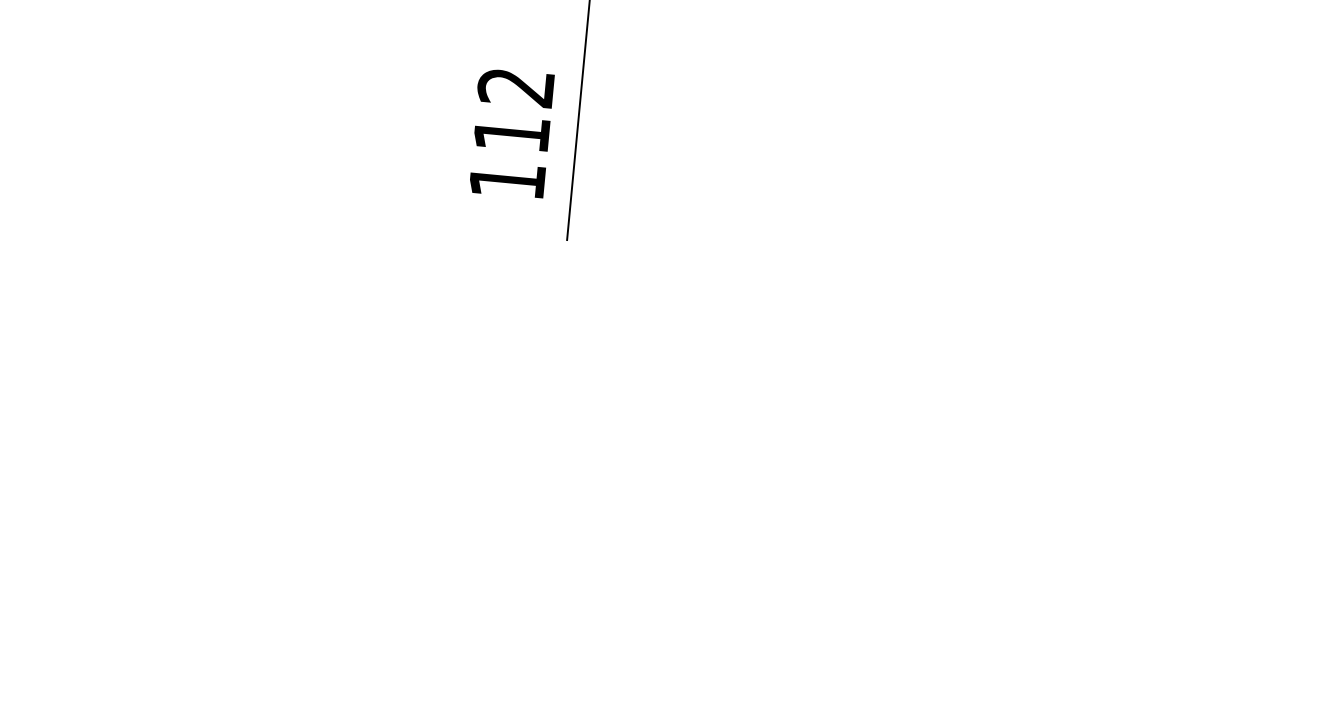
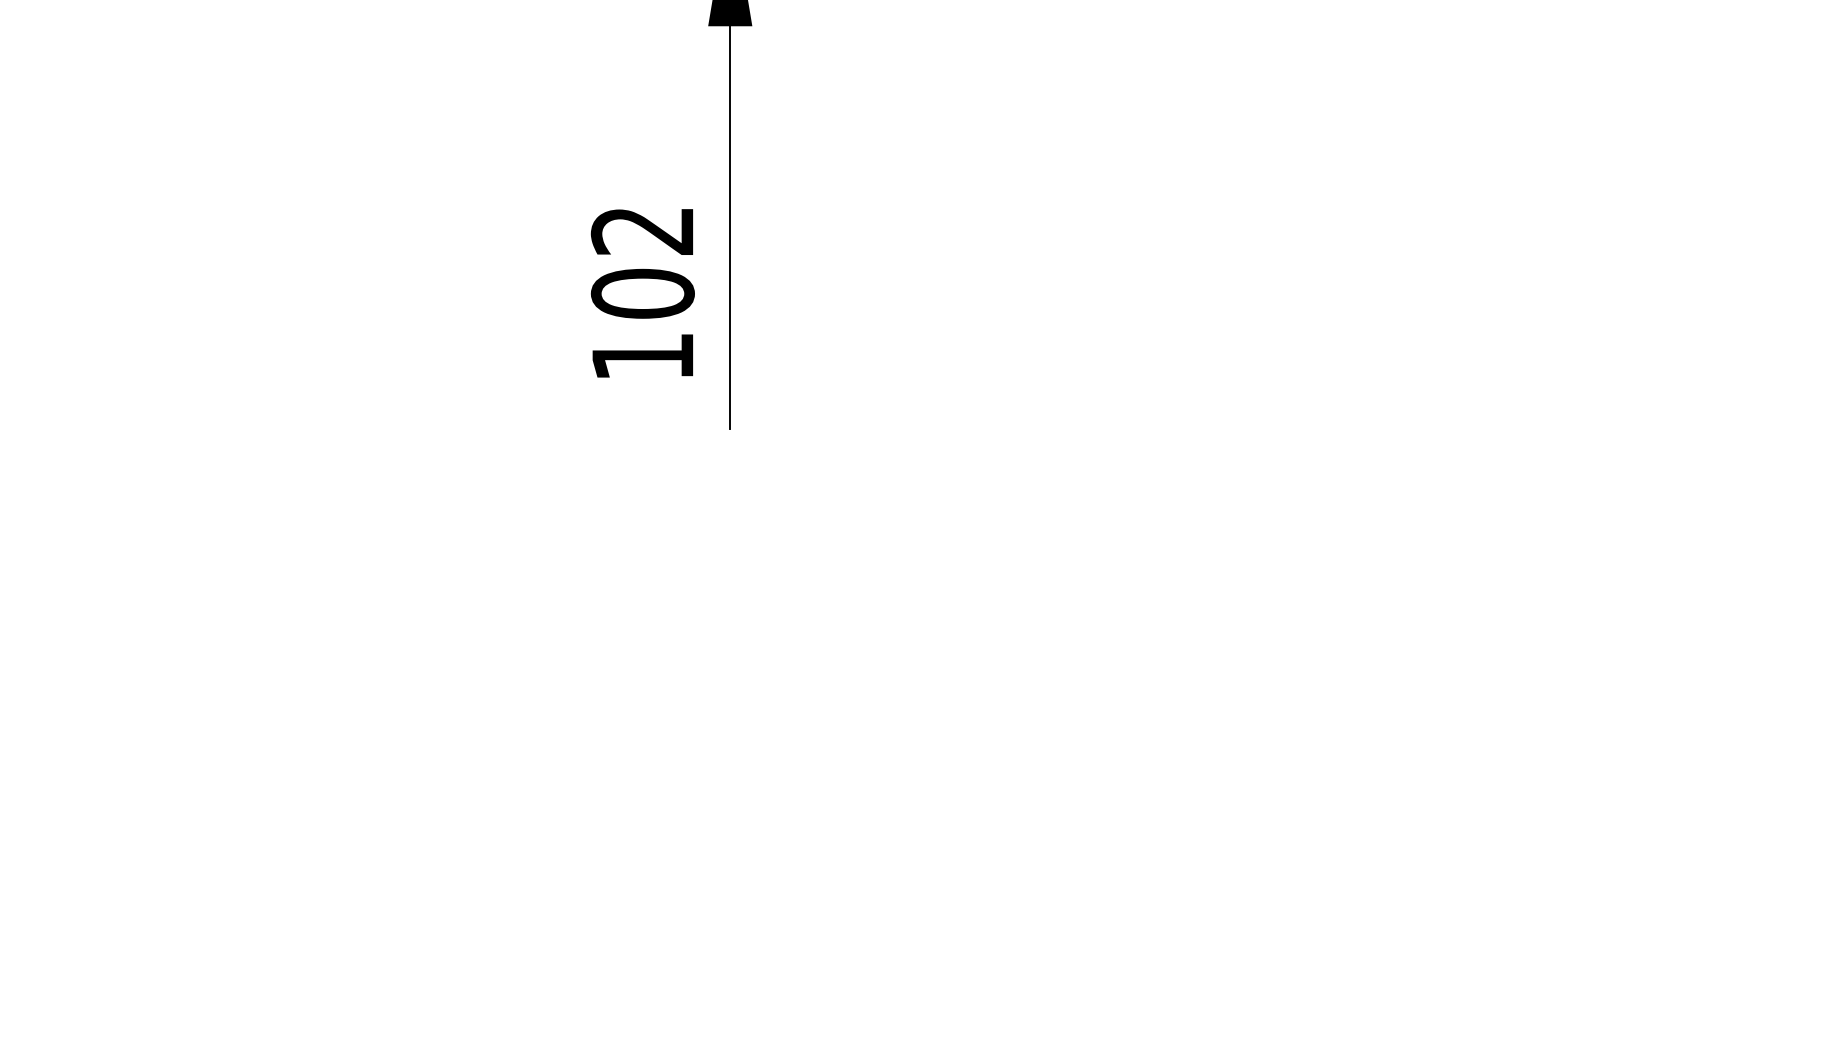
text: (511, 133) -> (642, 293), 112 -> 102

